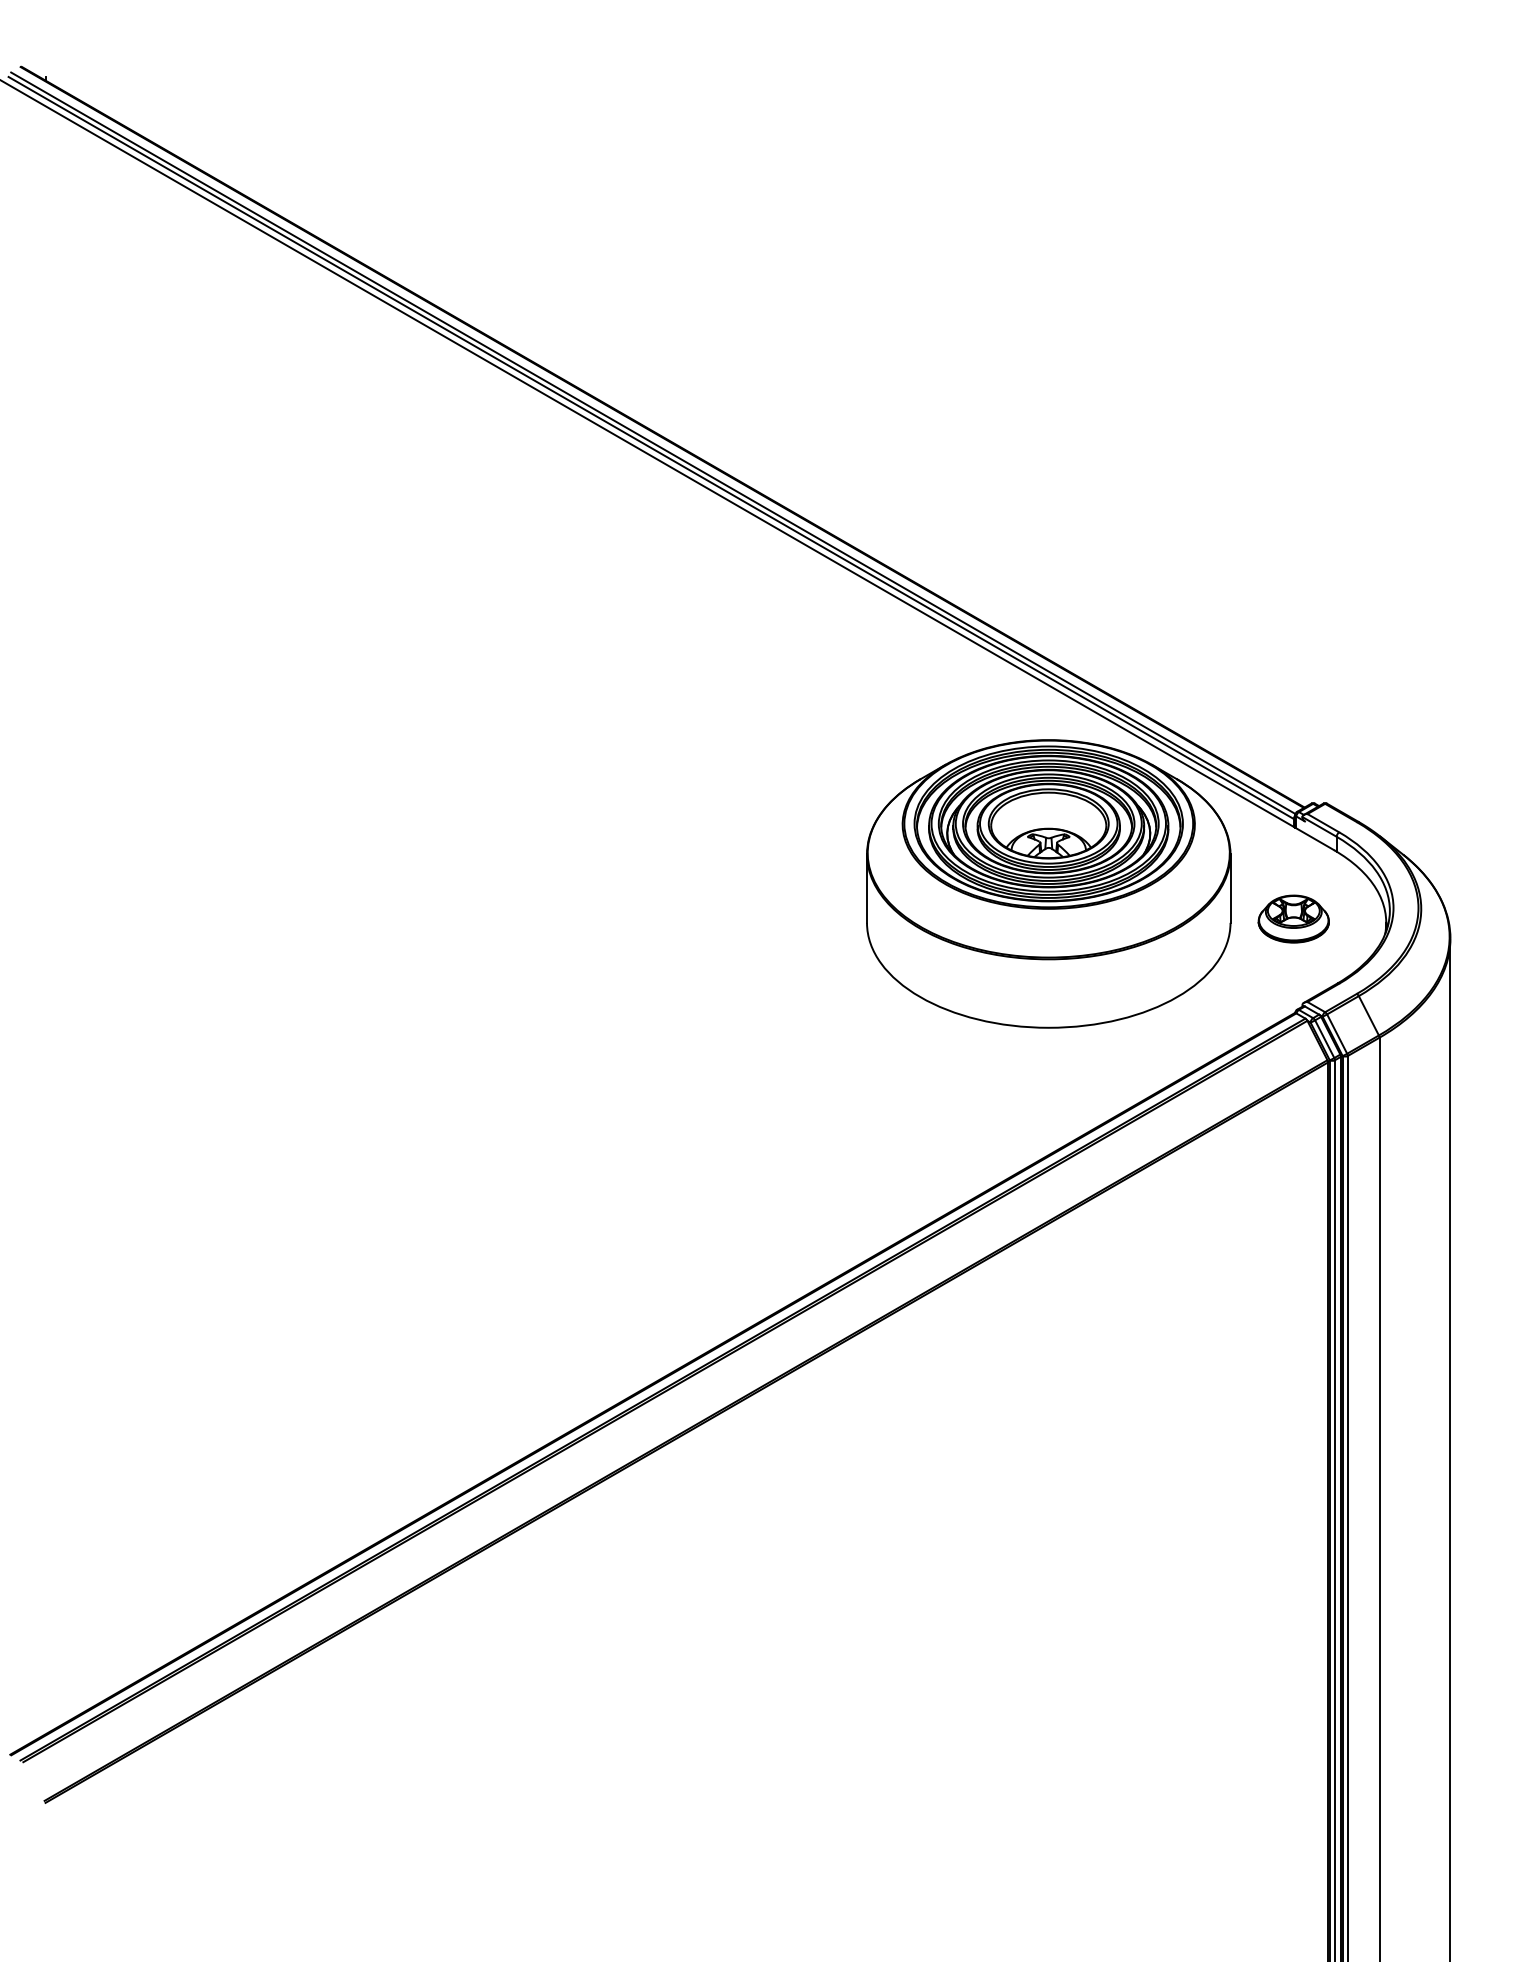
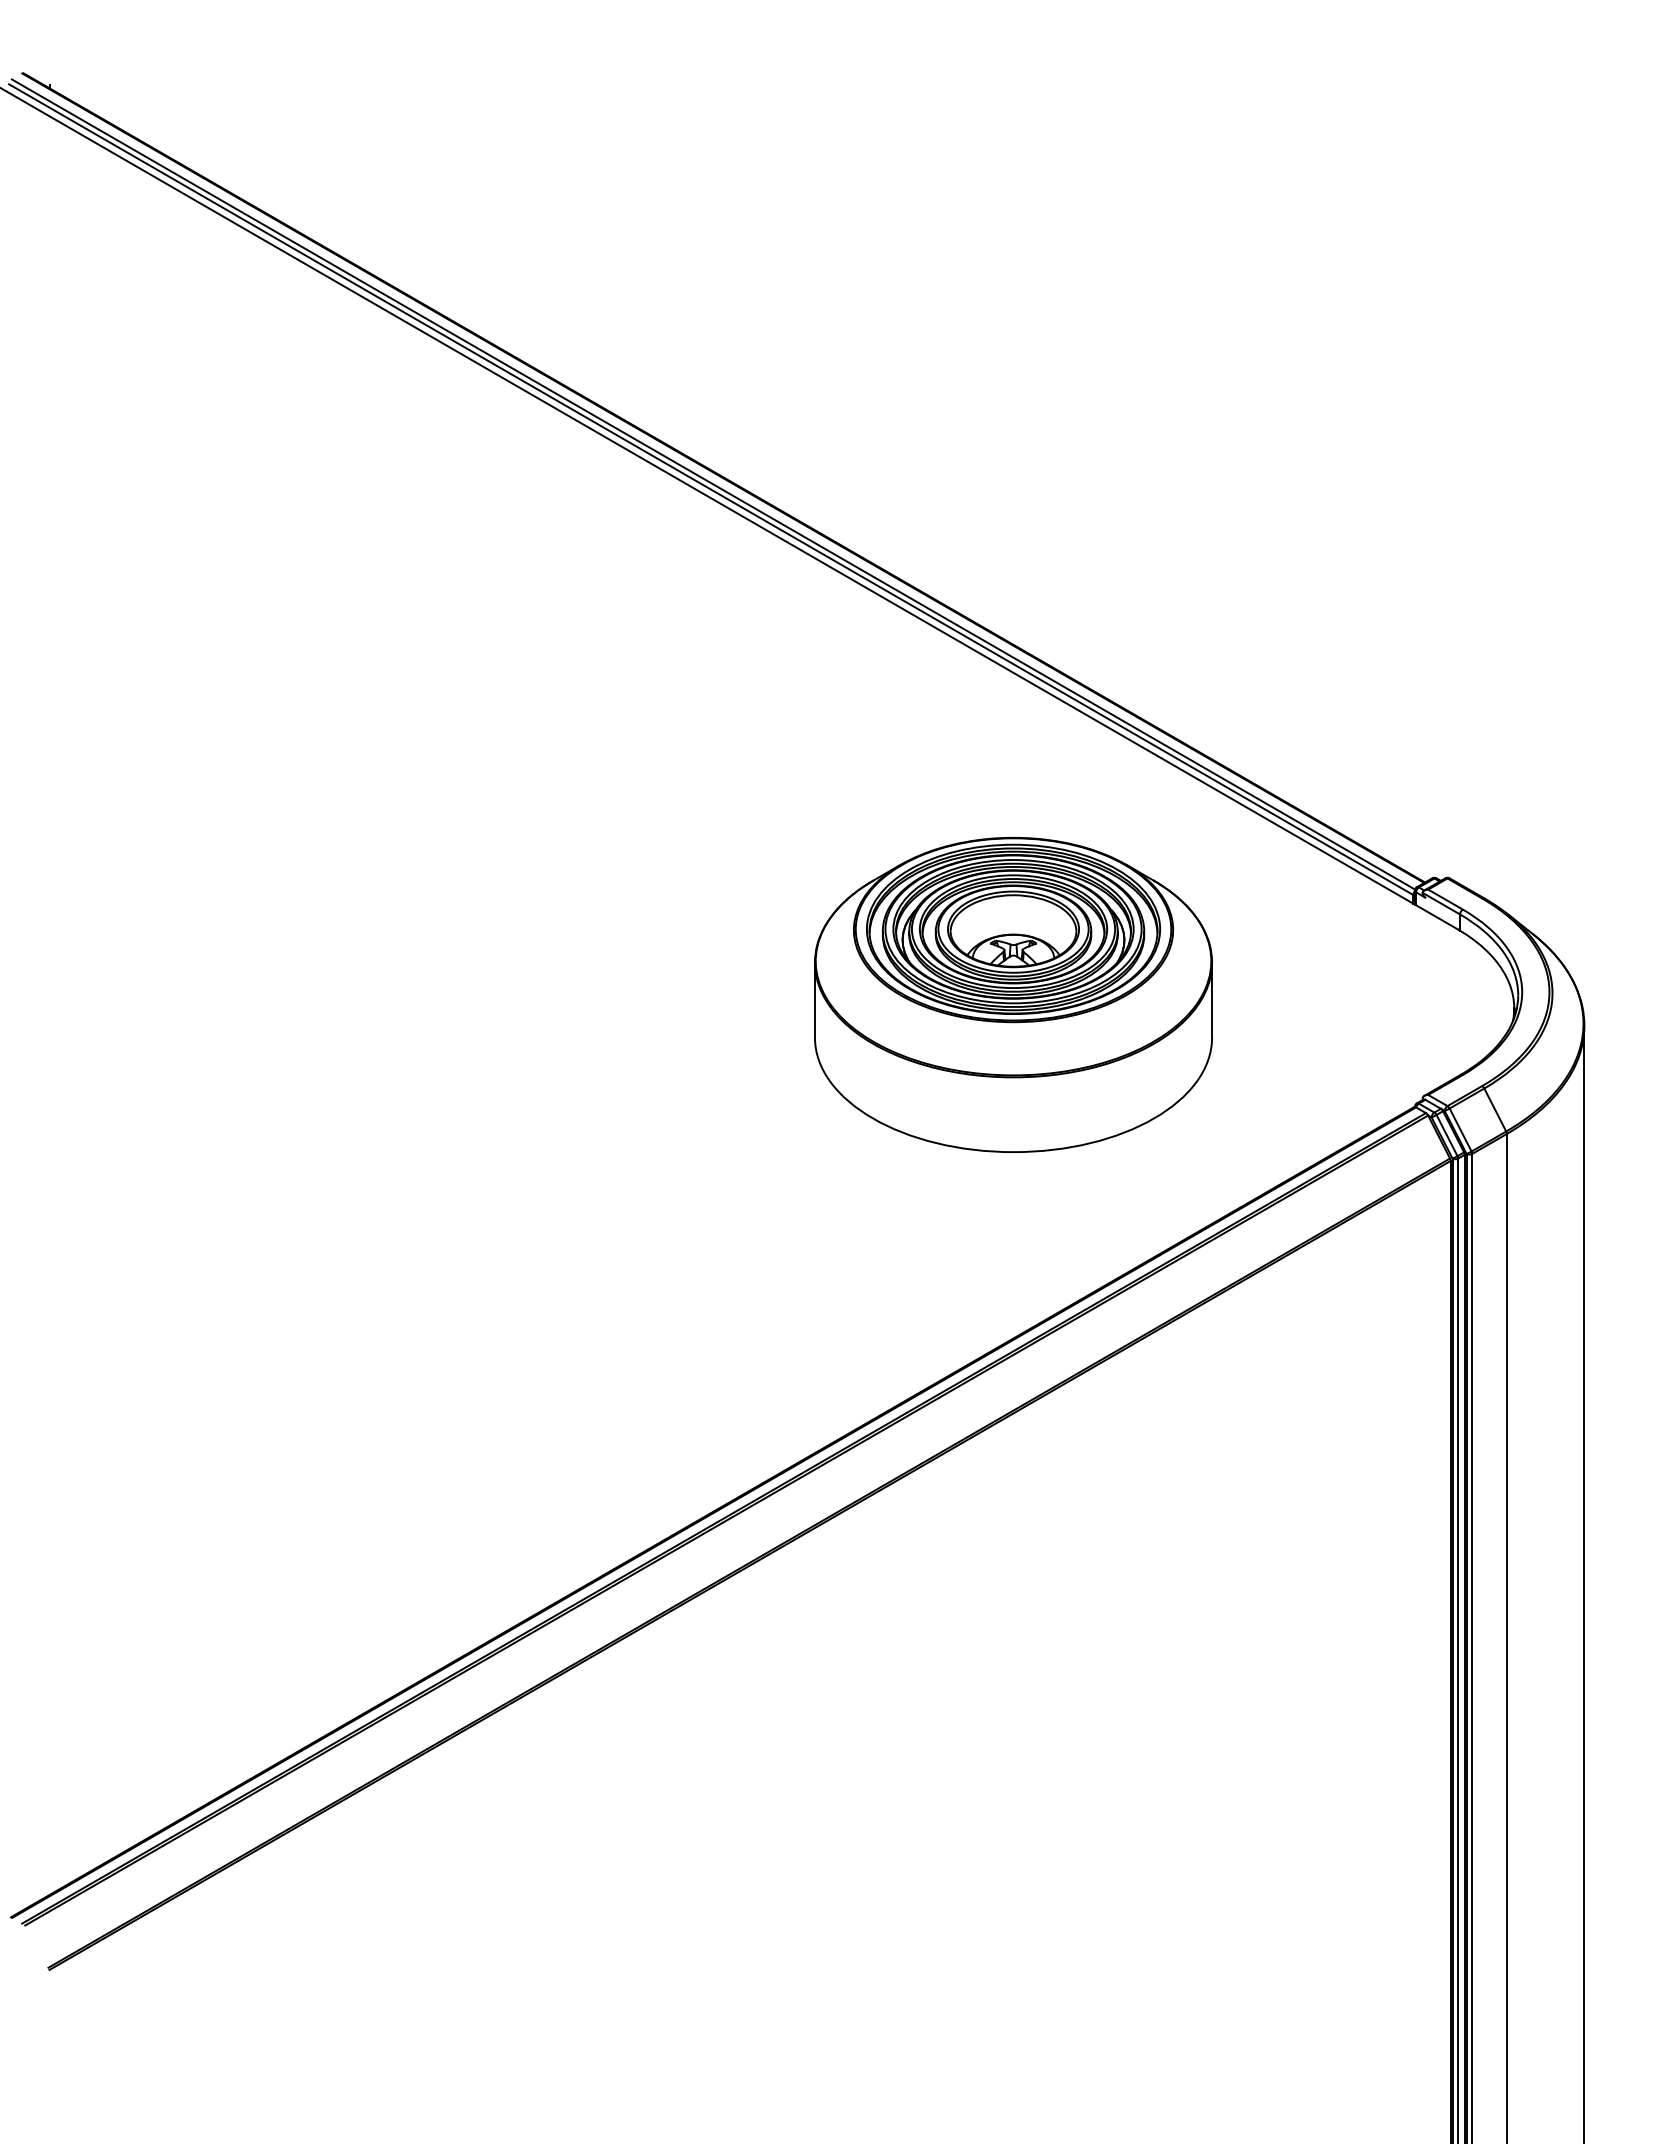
part: (1048, 883) -> (1013, 994), moved
part: (1293, 918) -> (1412, 1003), removed

